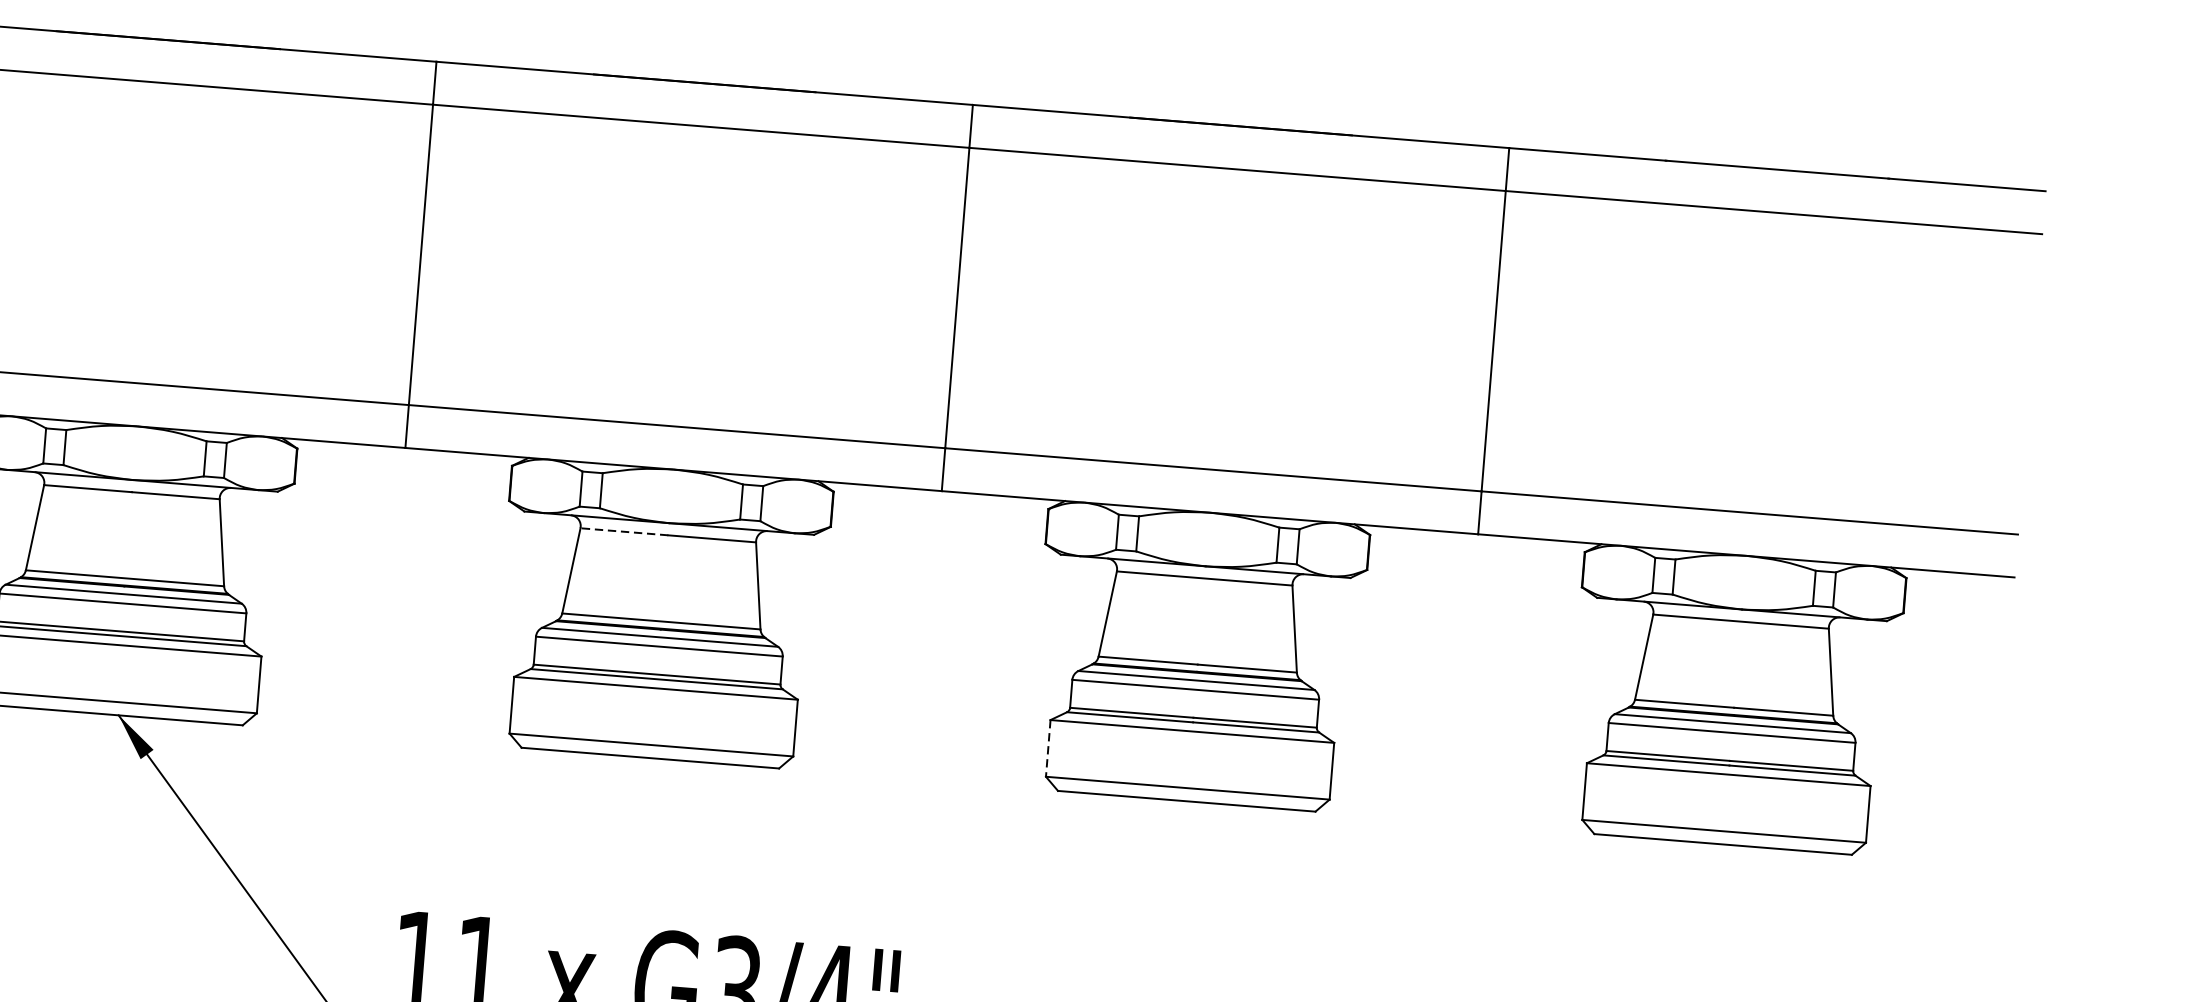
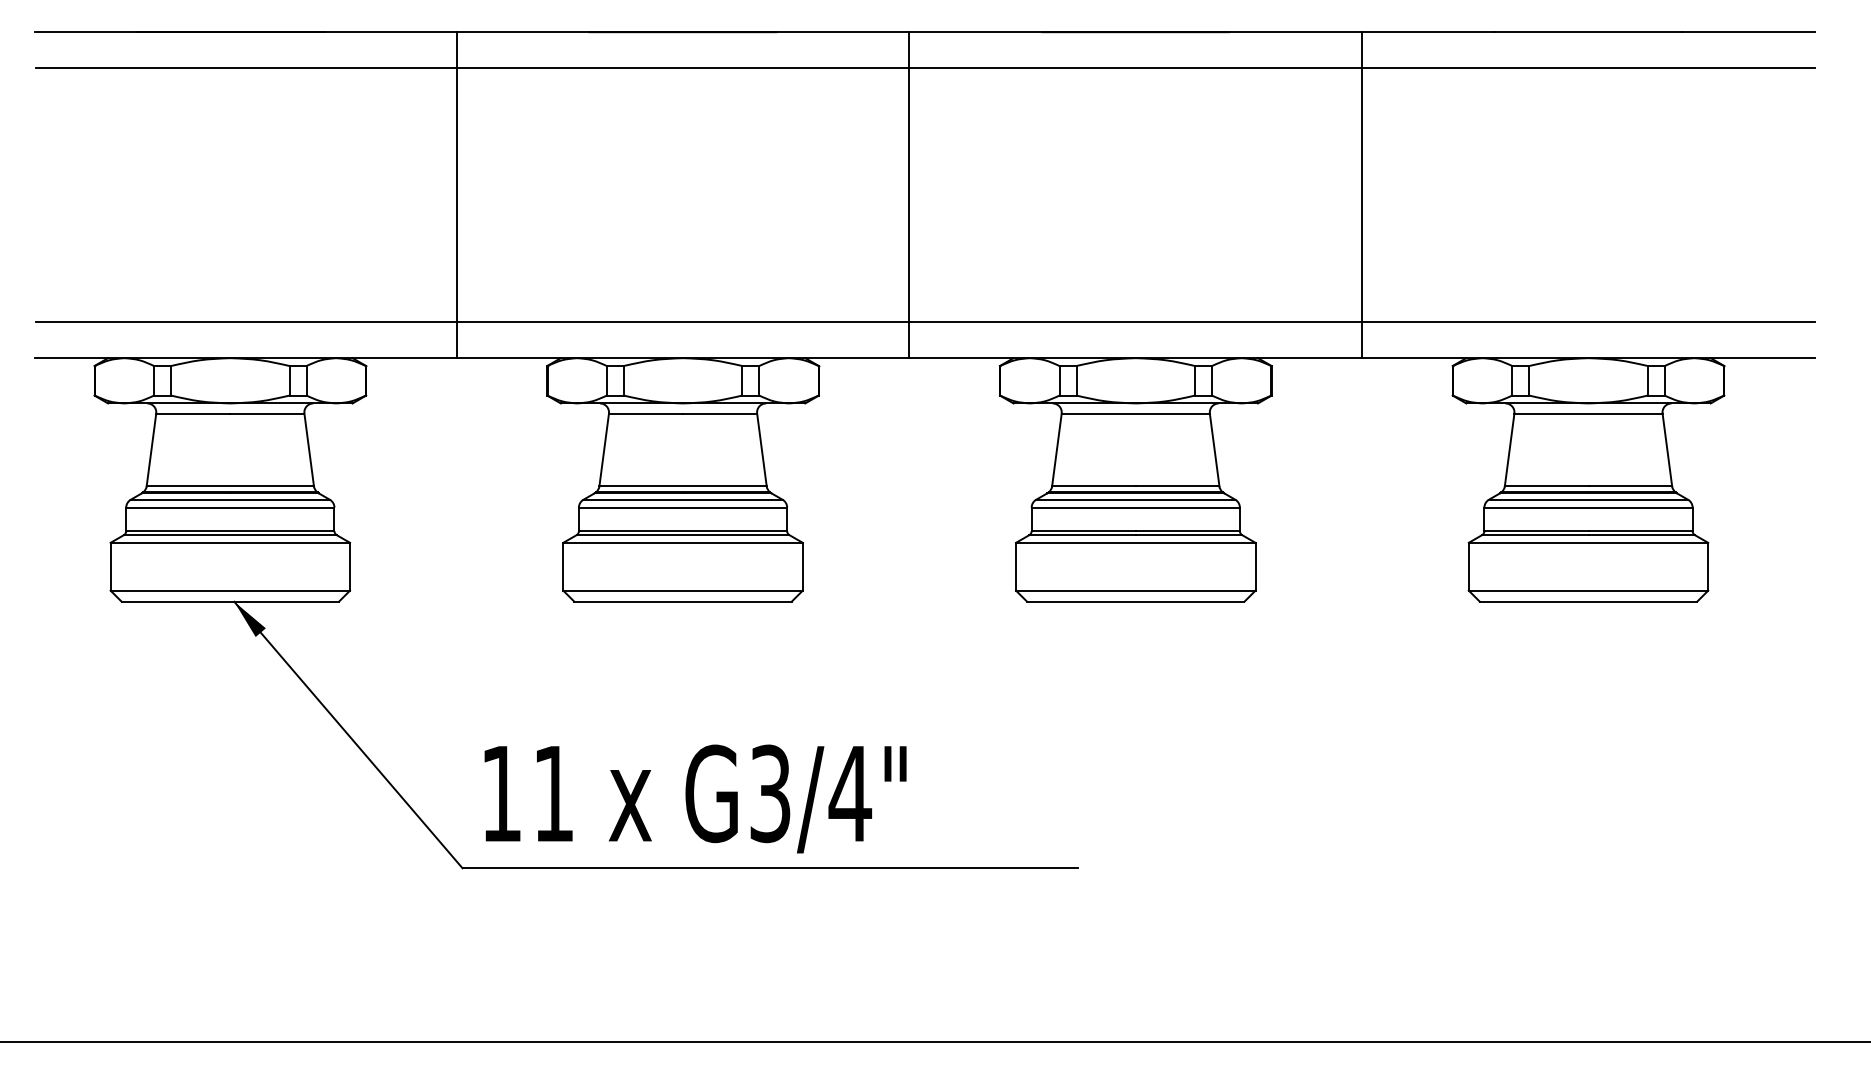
line: (623, 531) -> (645, 413), dashed -> solid
line: (1048, 748) -> (1016, 566), dashed -> solid

